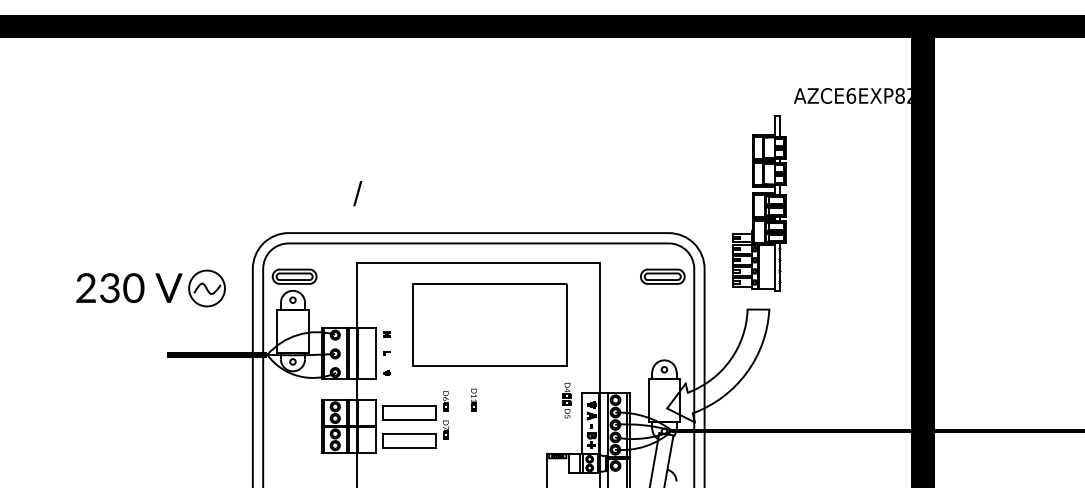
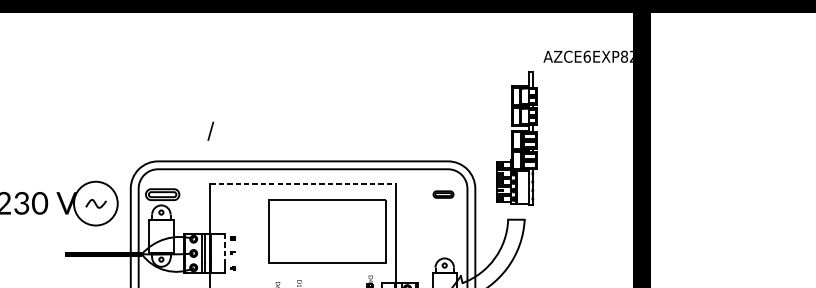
line: (479, 262) -> (303, 183), solid -> dashed
part: (662, 276) -> (443, 194), size x0.6
circle: (207, 288) -> (96, 203), size x1.6
part: (489, 324) -> (327, 231), moved
line: (375, 347) -> (224, 248), solid -> dashed

